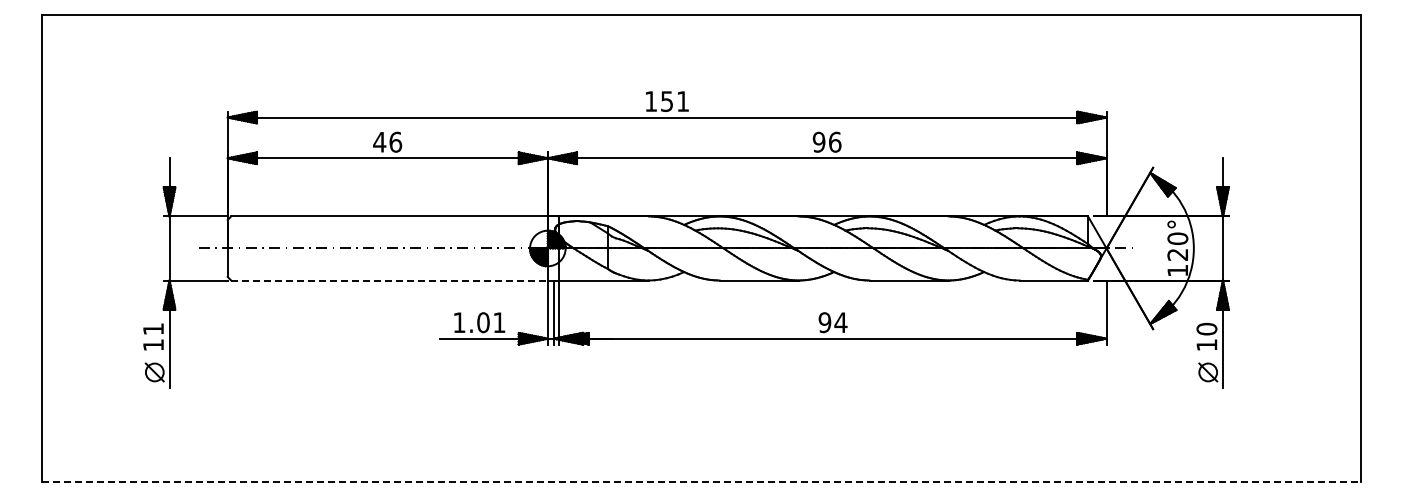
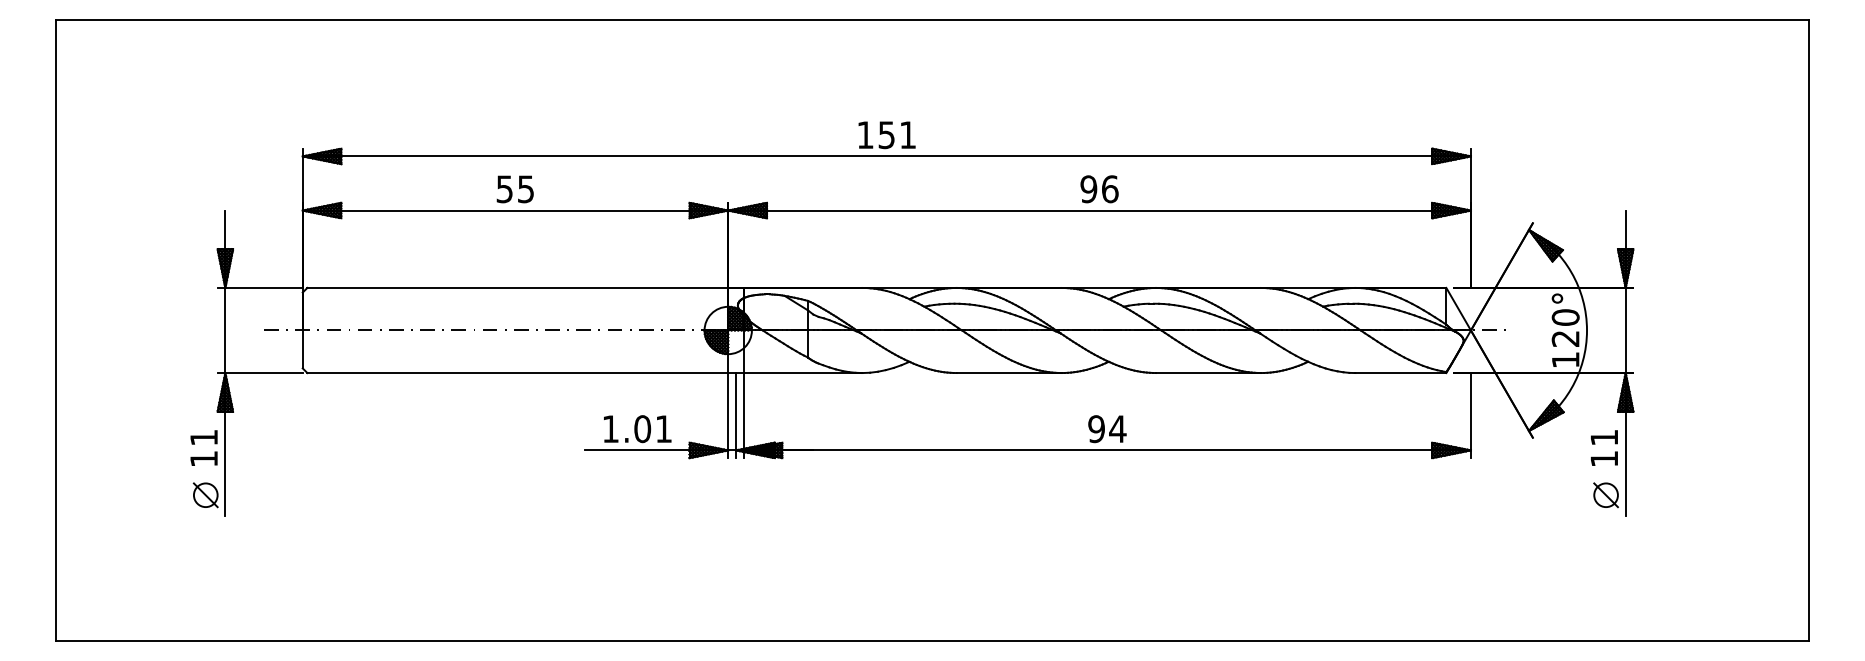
text: (387, 141) -> (515, 188), 46 -> 55
line: (390, 280) -> (519, 373), dashed -> solid
text: (1206, 328) -> (1603, 436), 10 -> 11
line: (701, 482) -> (932, 641), dashed -> solid

